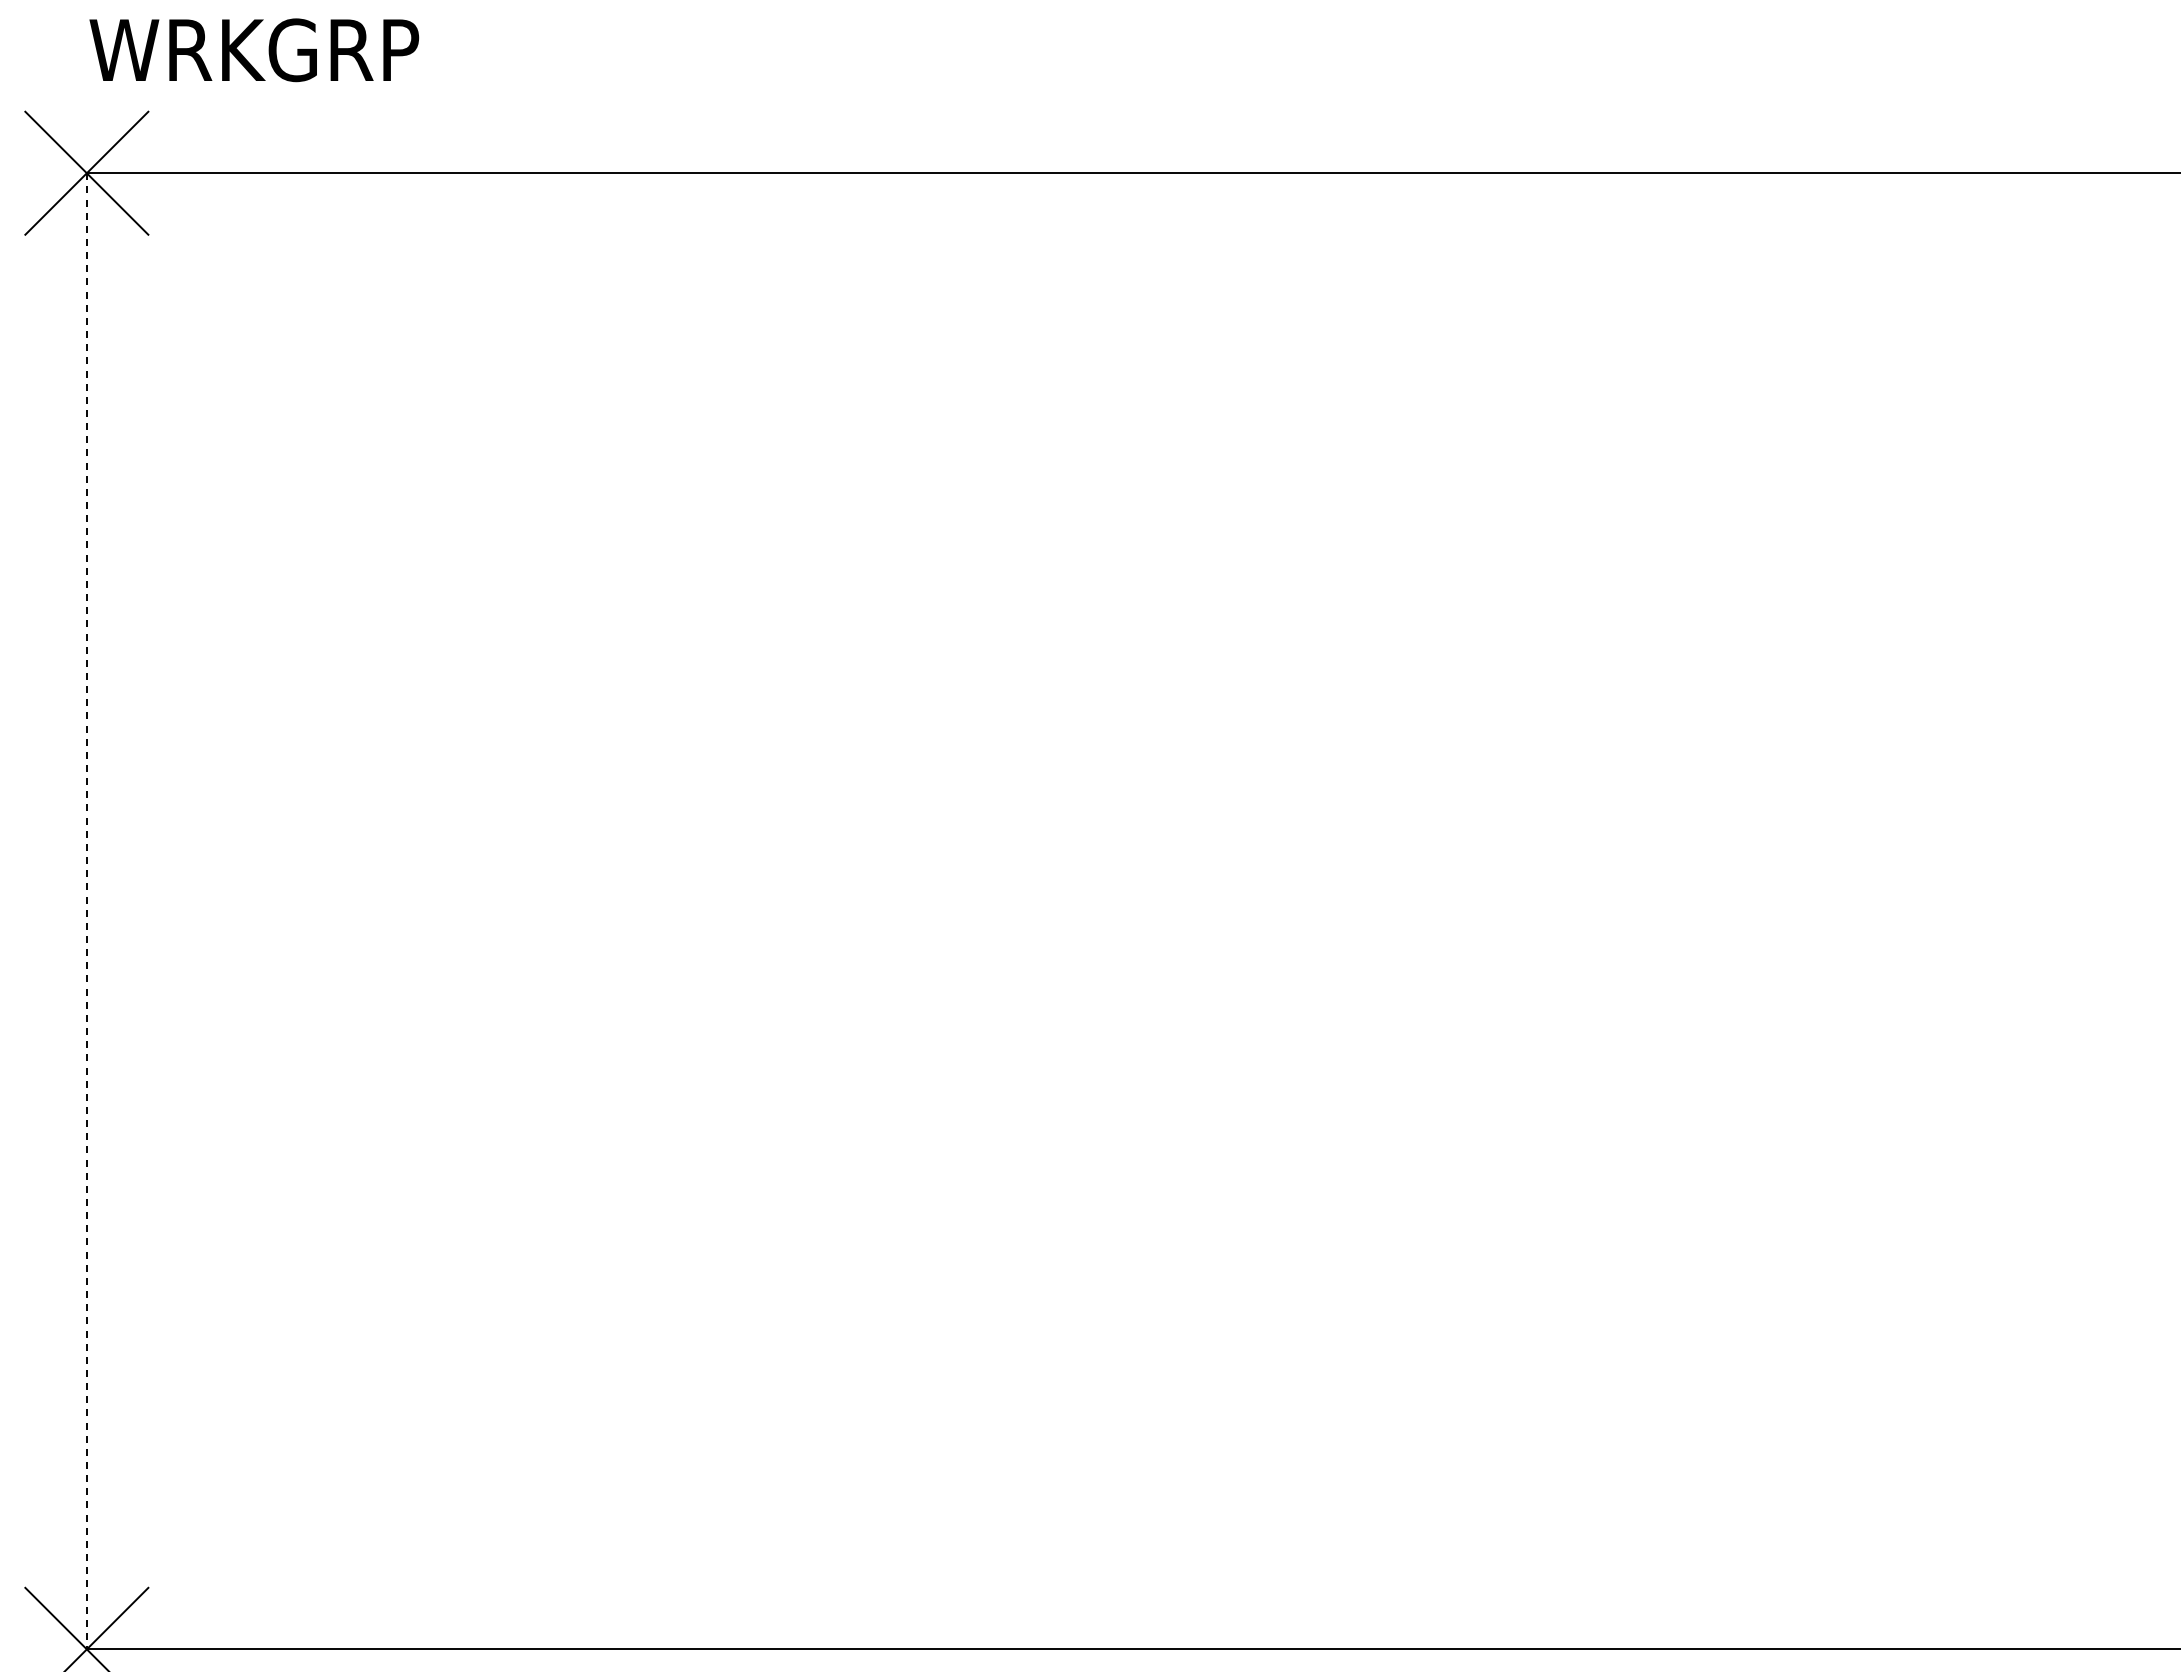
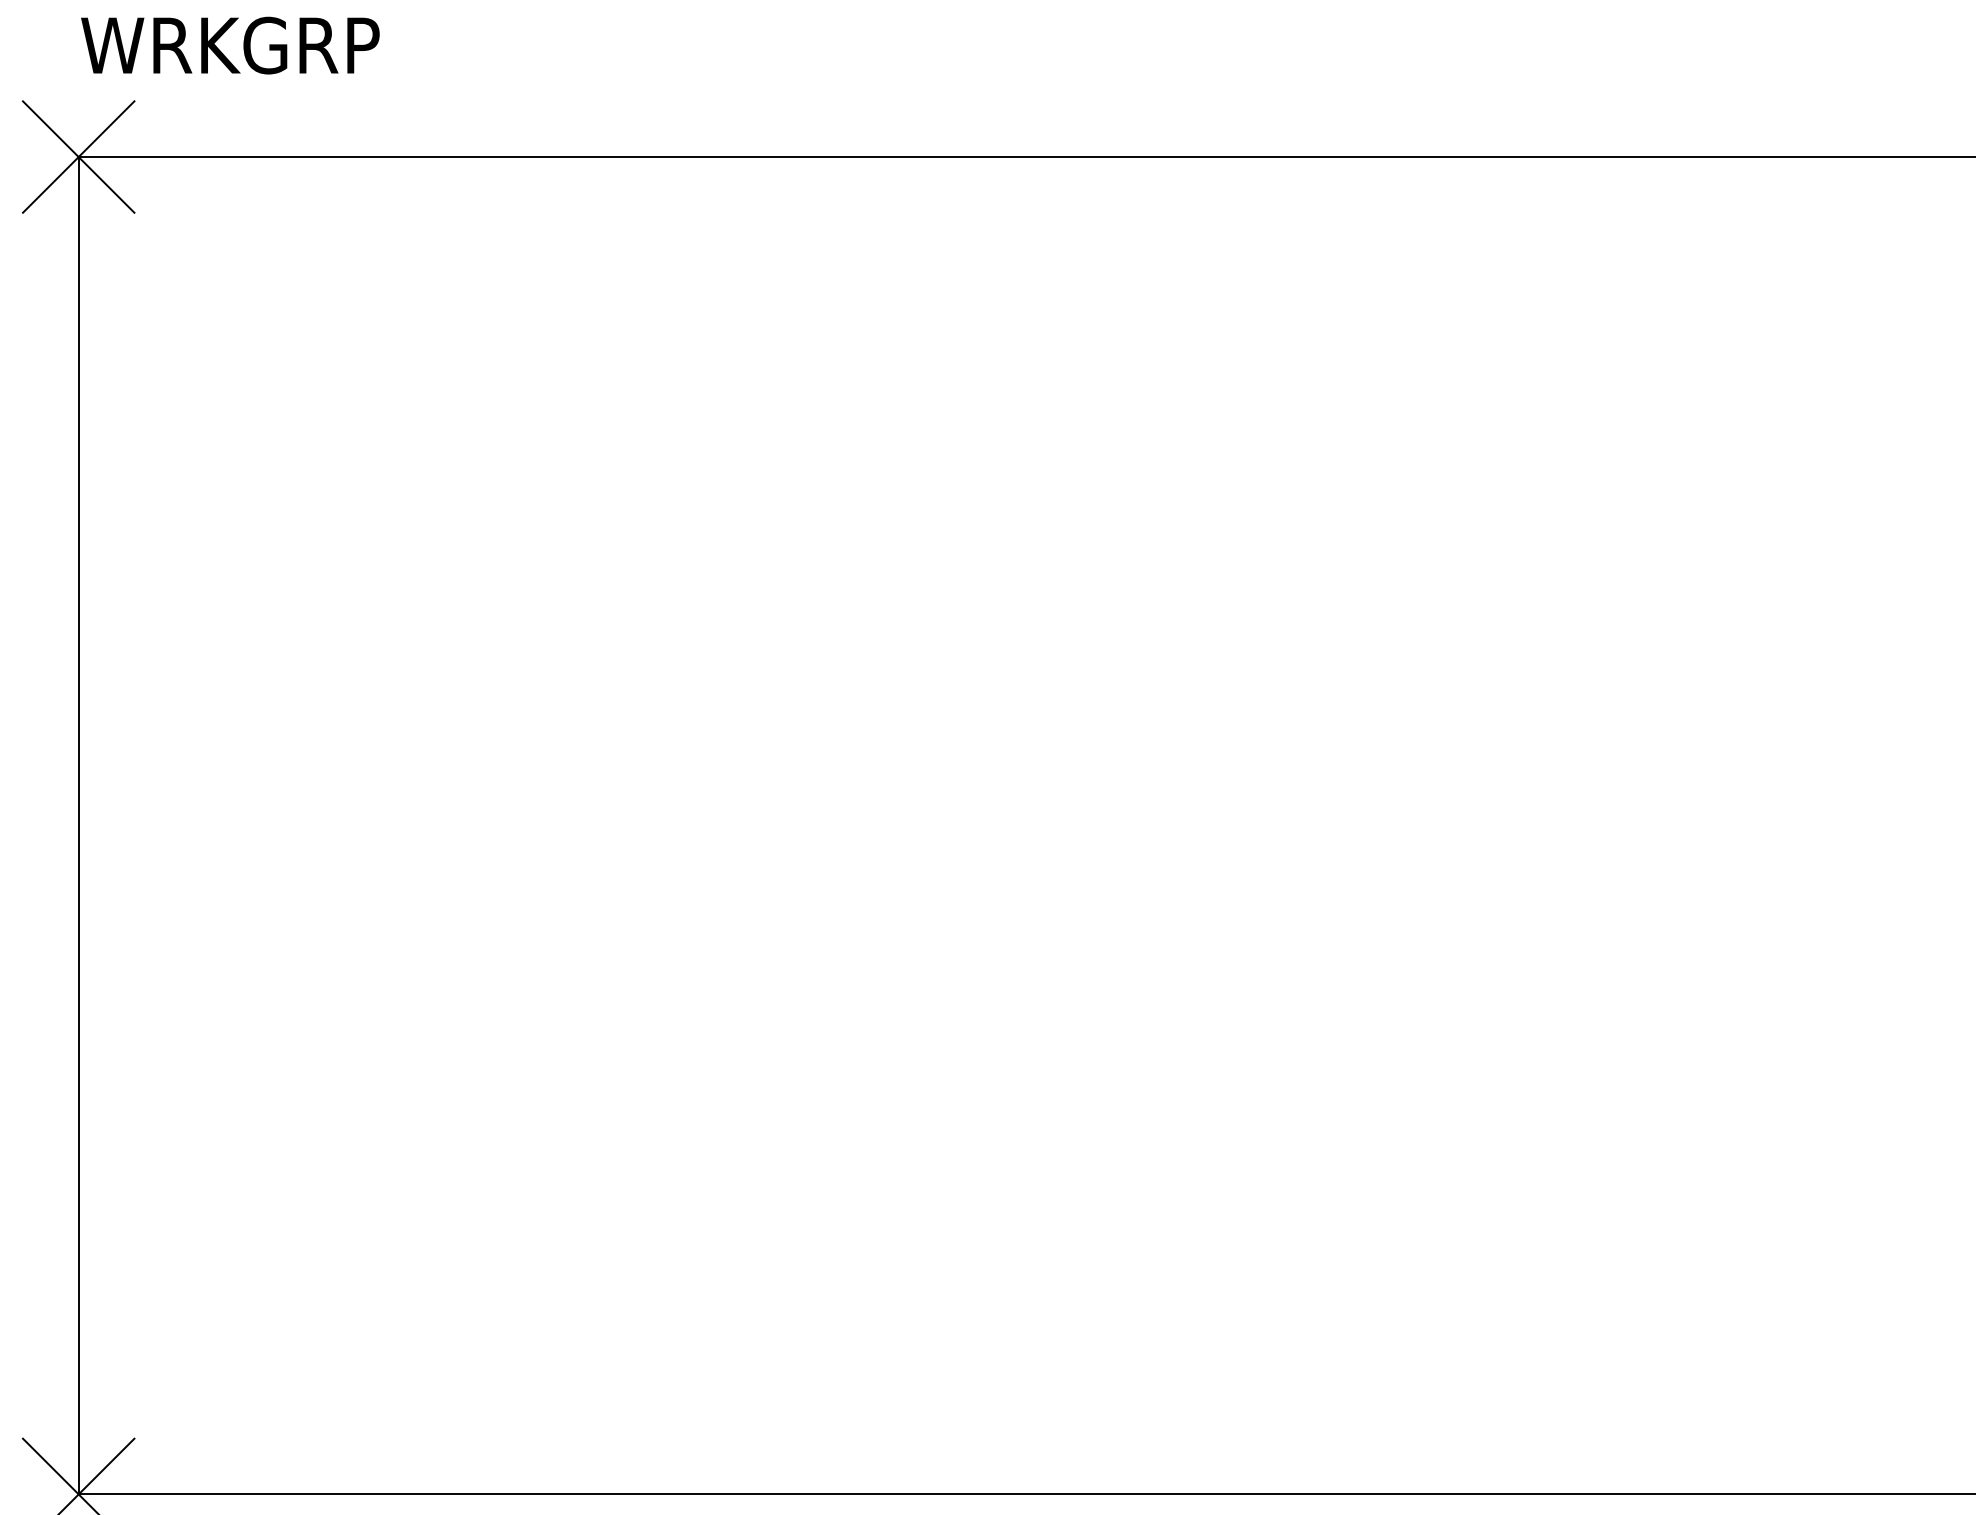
line: (86, 911) -> (78, 825), dashed -> solid

